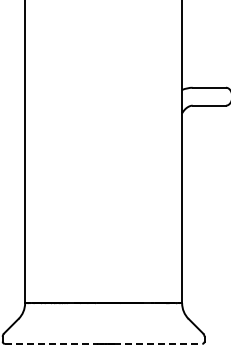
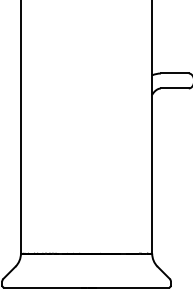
line: (52, 343) -> (43, 287), dashed -> solid
line: (158, 343) -> (132, 287), dashed -> solid

